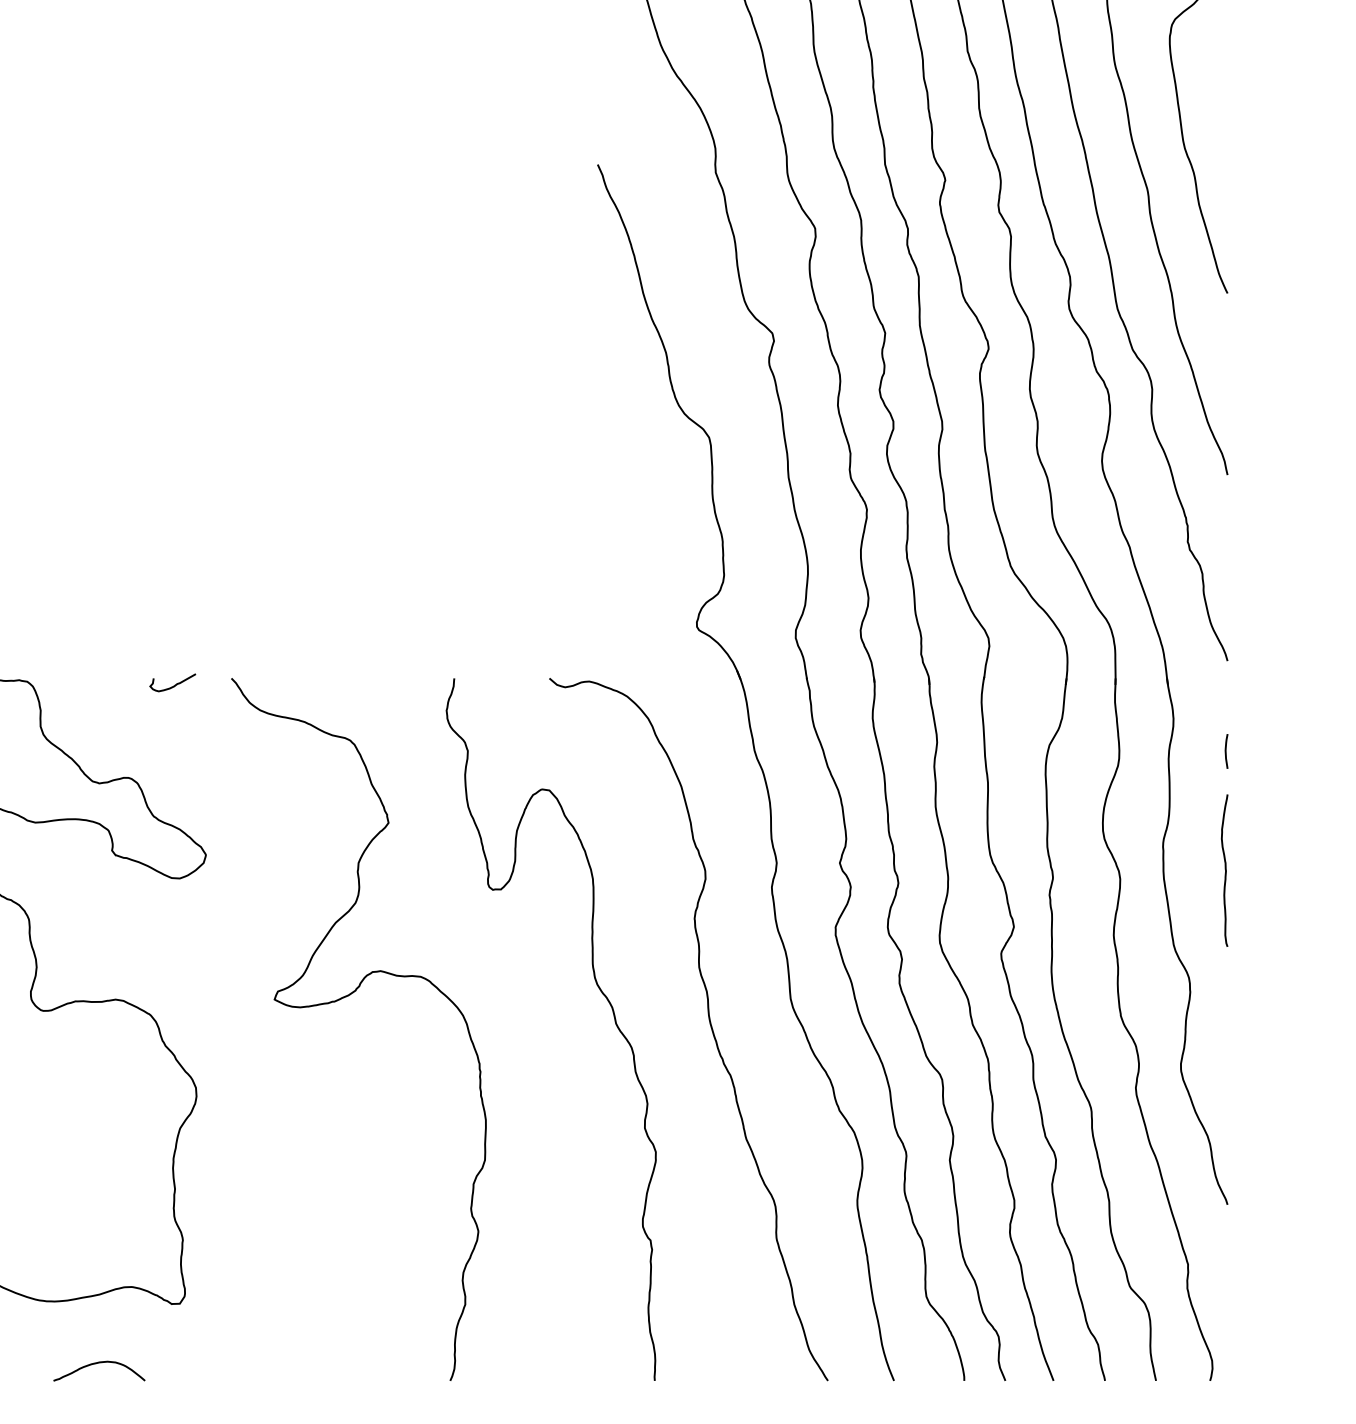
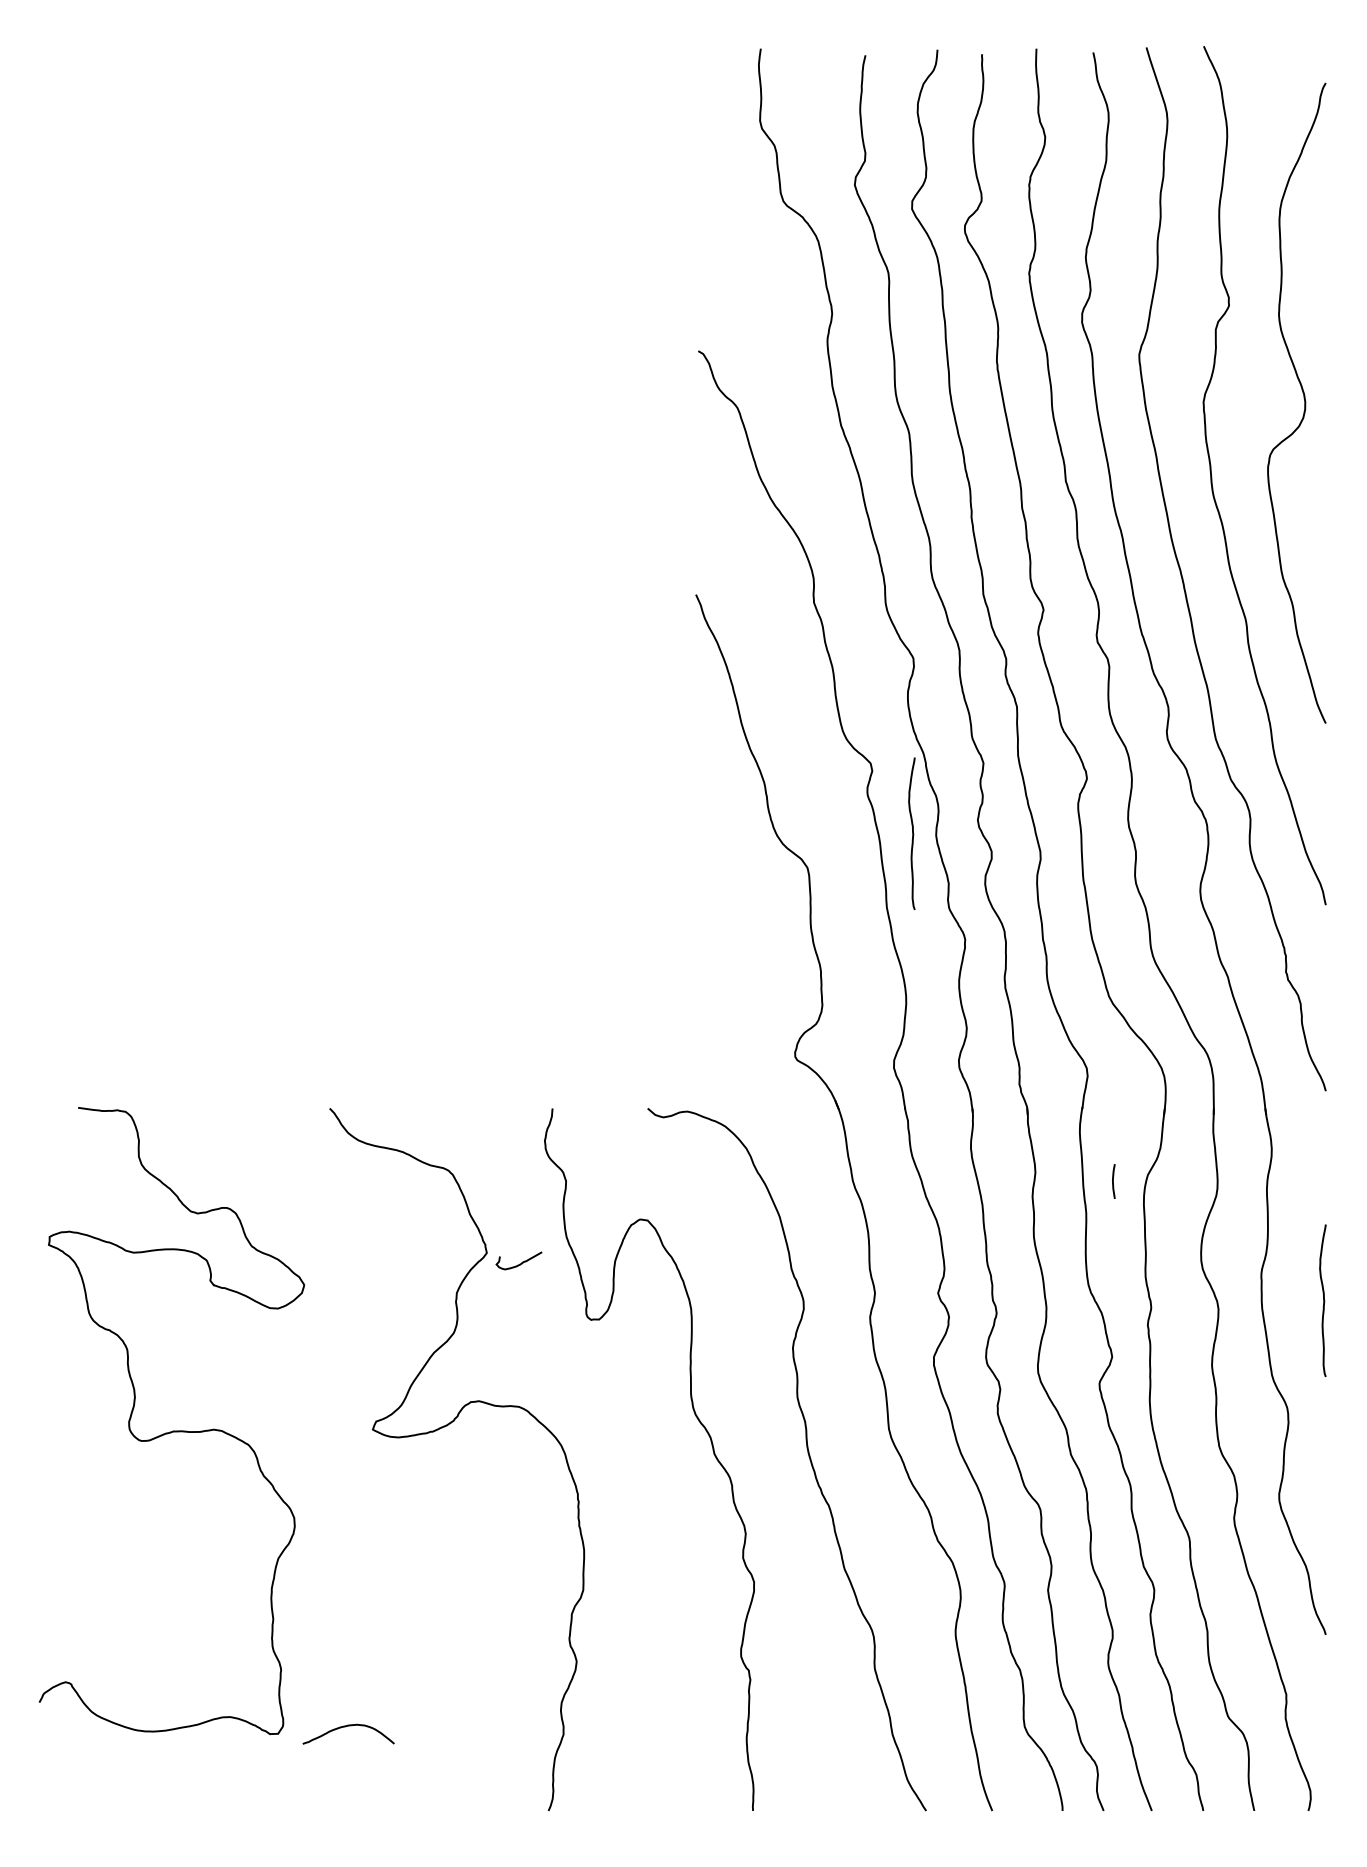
curve: (814, 403) -> (912, 833), added
curve: (173, 685) -> (519, 1263), moved
line: (1226, 751) -> (1113, 1181), moved
curve: (96, 1364) -> (345, 1727), moved

